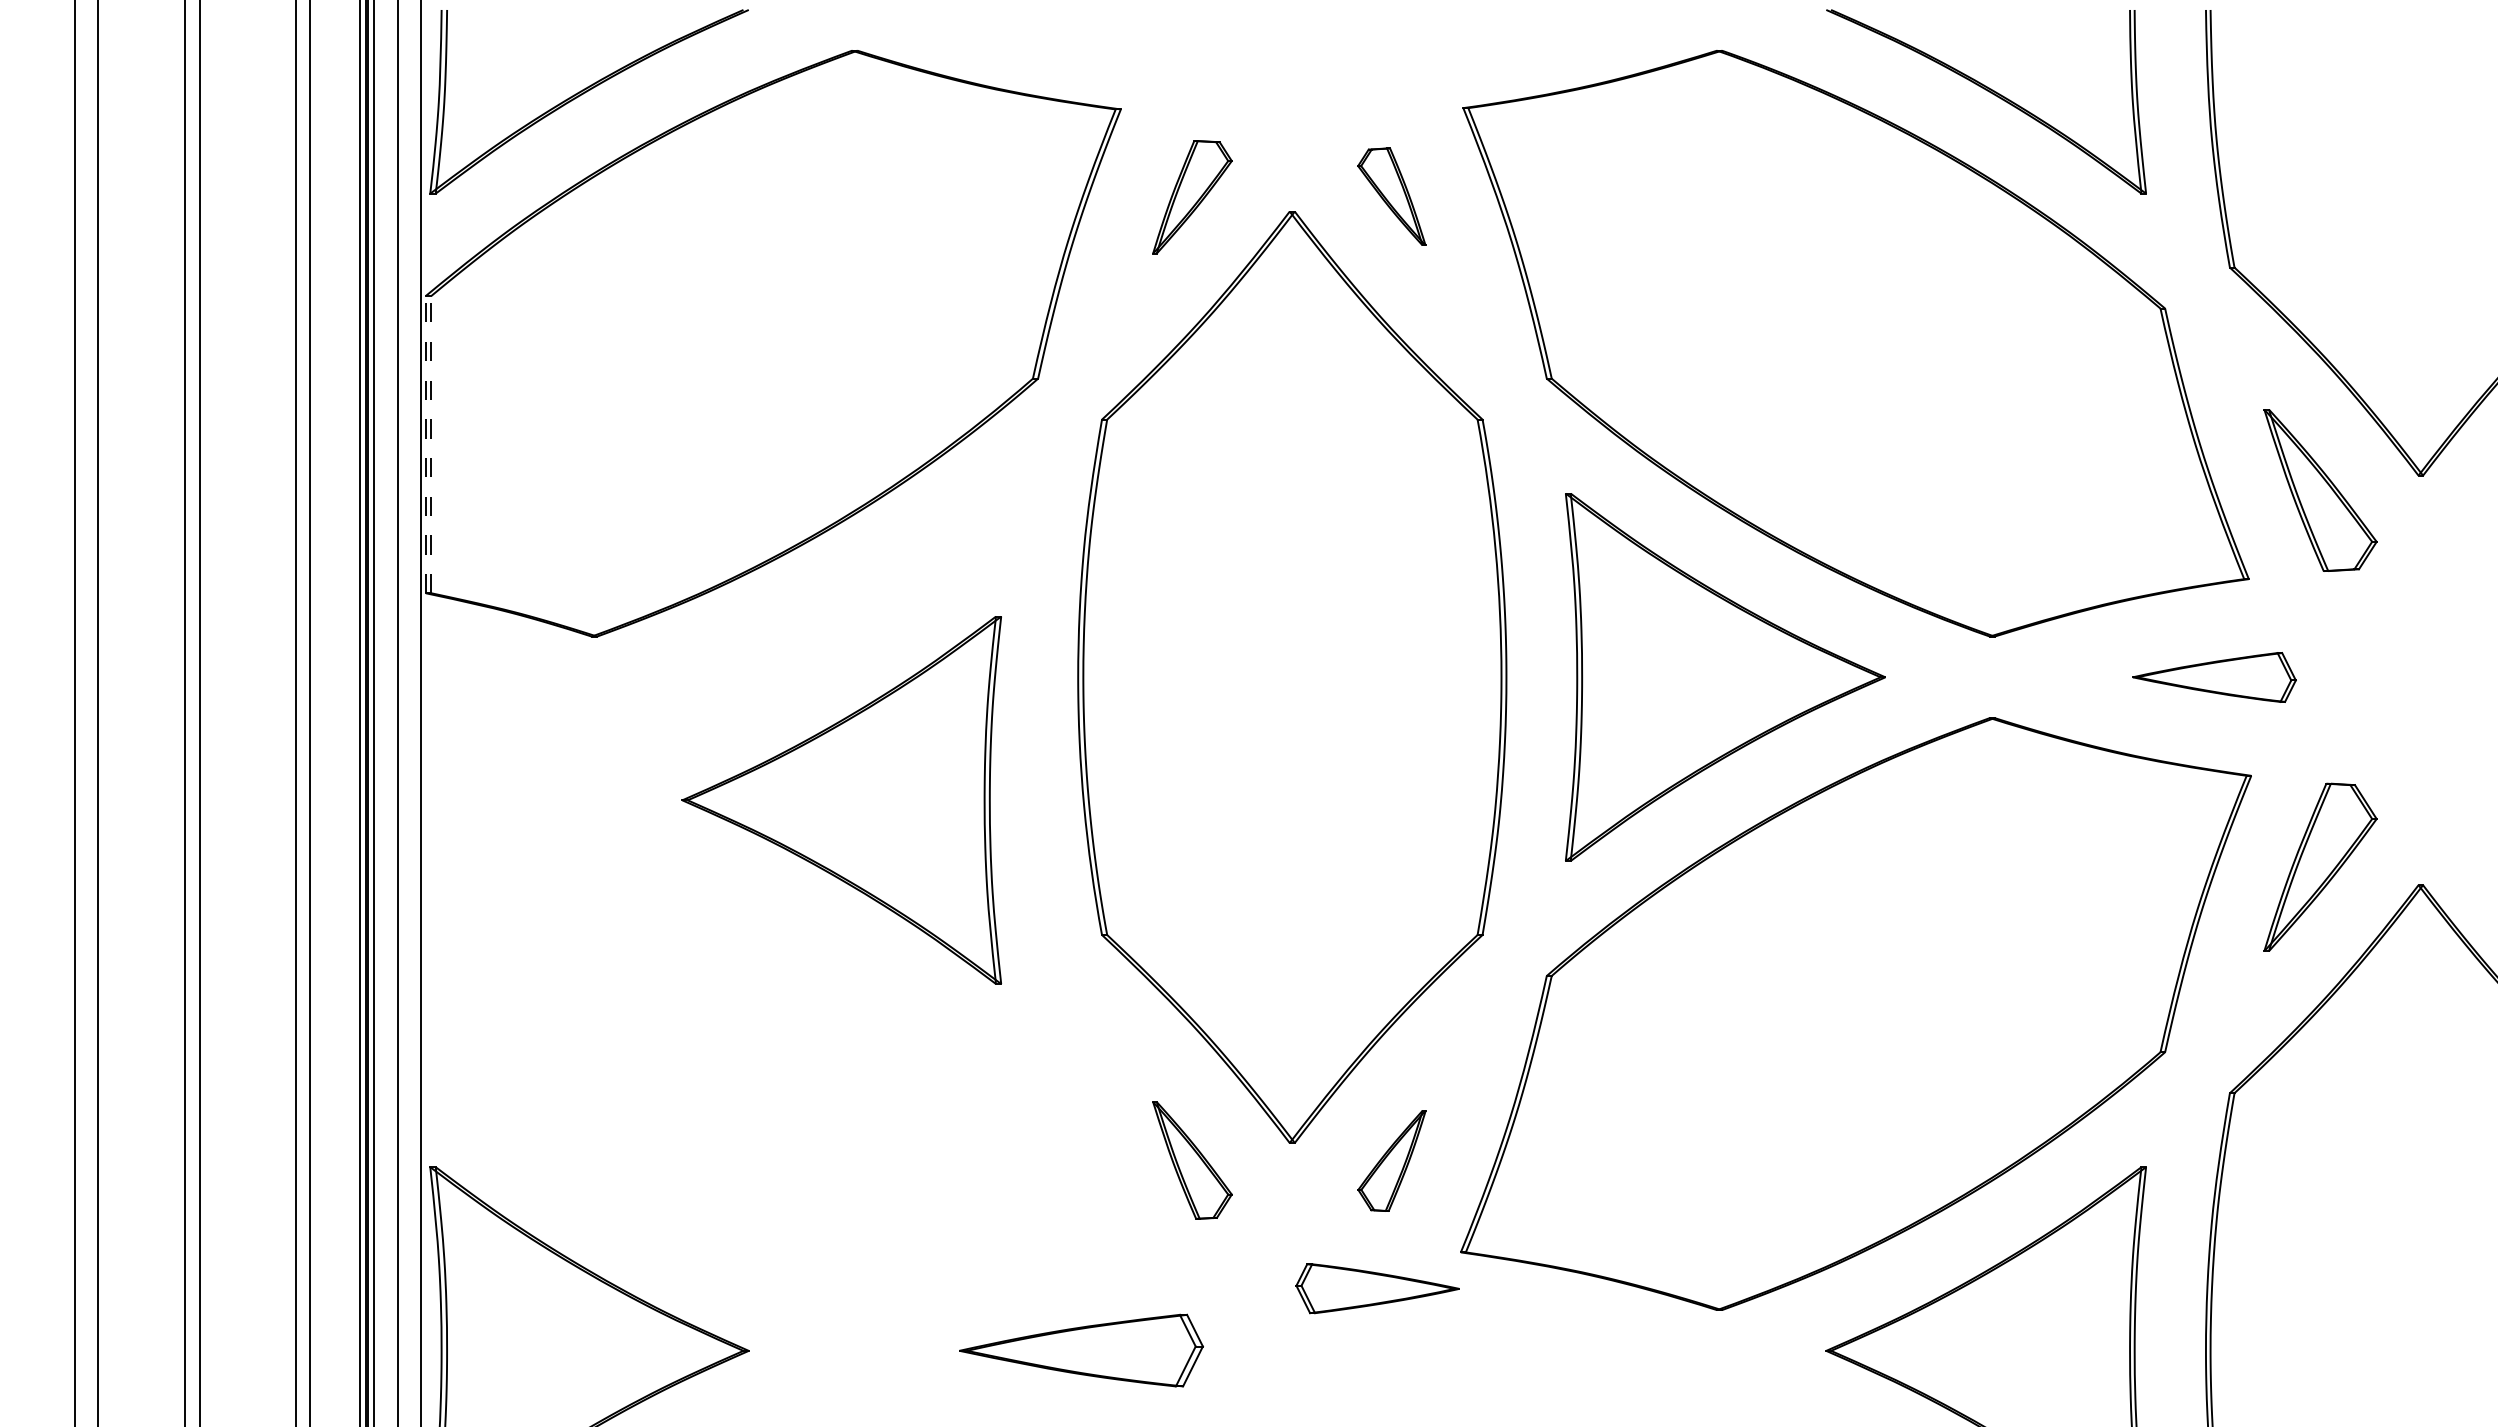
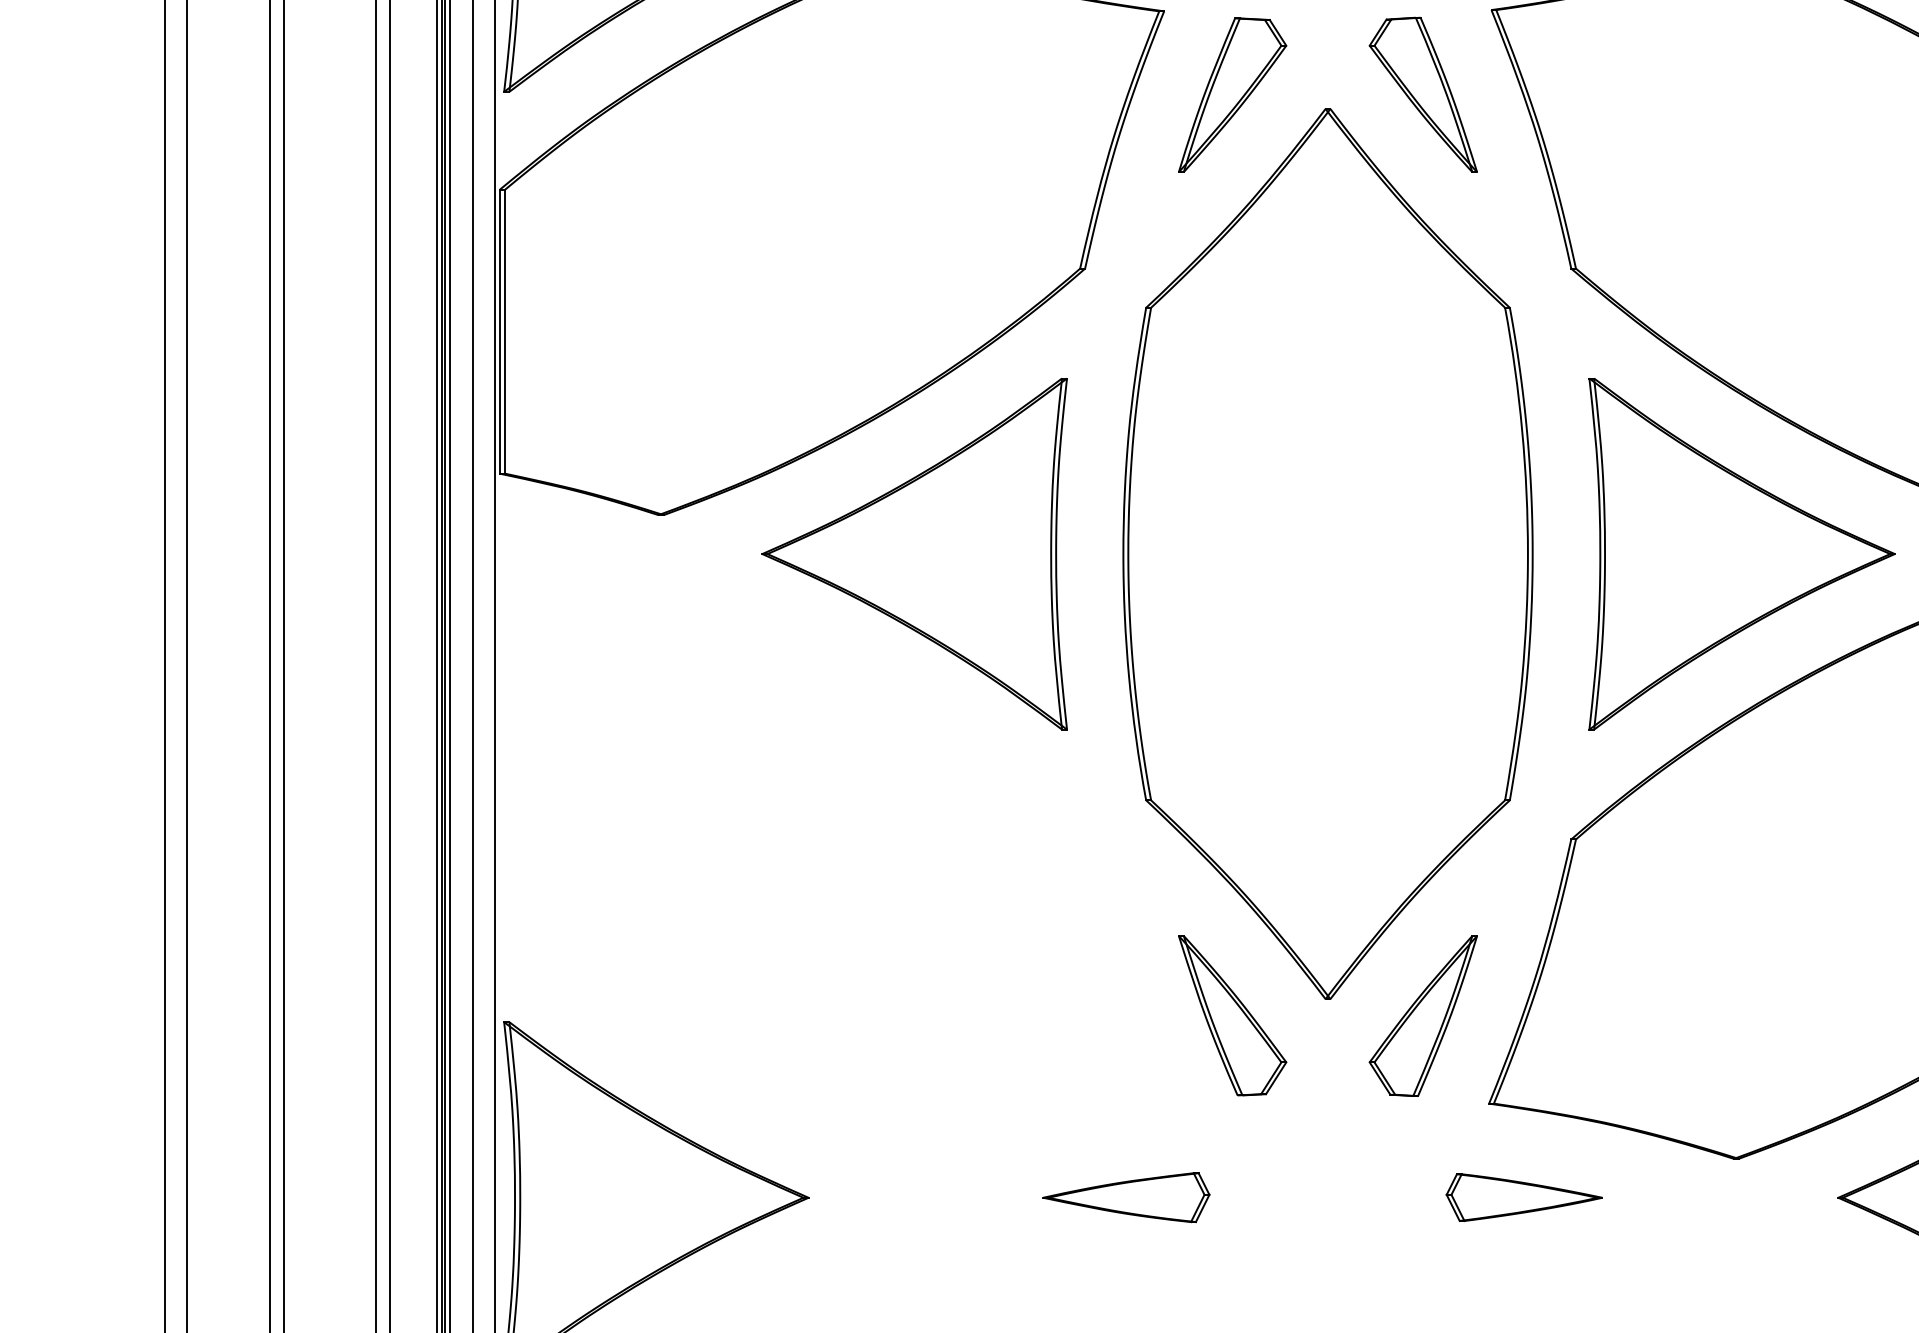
part: (1391, 196) -> (1422, 94), size x1.67
part: (1192, 197) -> (1232, 95), size x1.43
line: (425, 444) -> (499, 331), dashed -> solid
line: (431, 444) -> (505, 331), dashed -> solid
part: (841, 800) -> (914, 554), moved
part: (1192, 1160) -> (1232, 1015), size x1.43
part: (1391, 1160) -> (1422, 1015), size x1.67
part: (1377, 1288) -> (1524, 1197), moved
part: (1081, 1350) -> (1126, 1197), size x0.71

